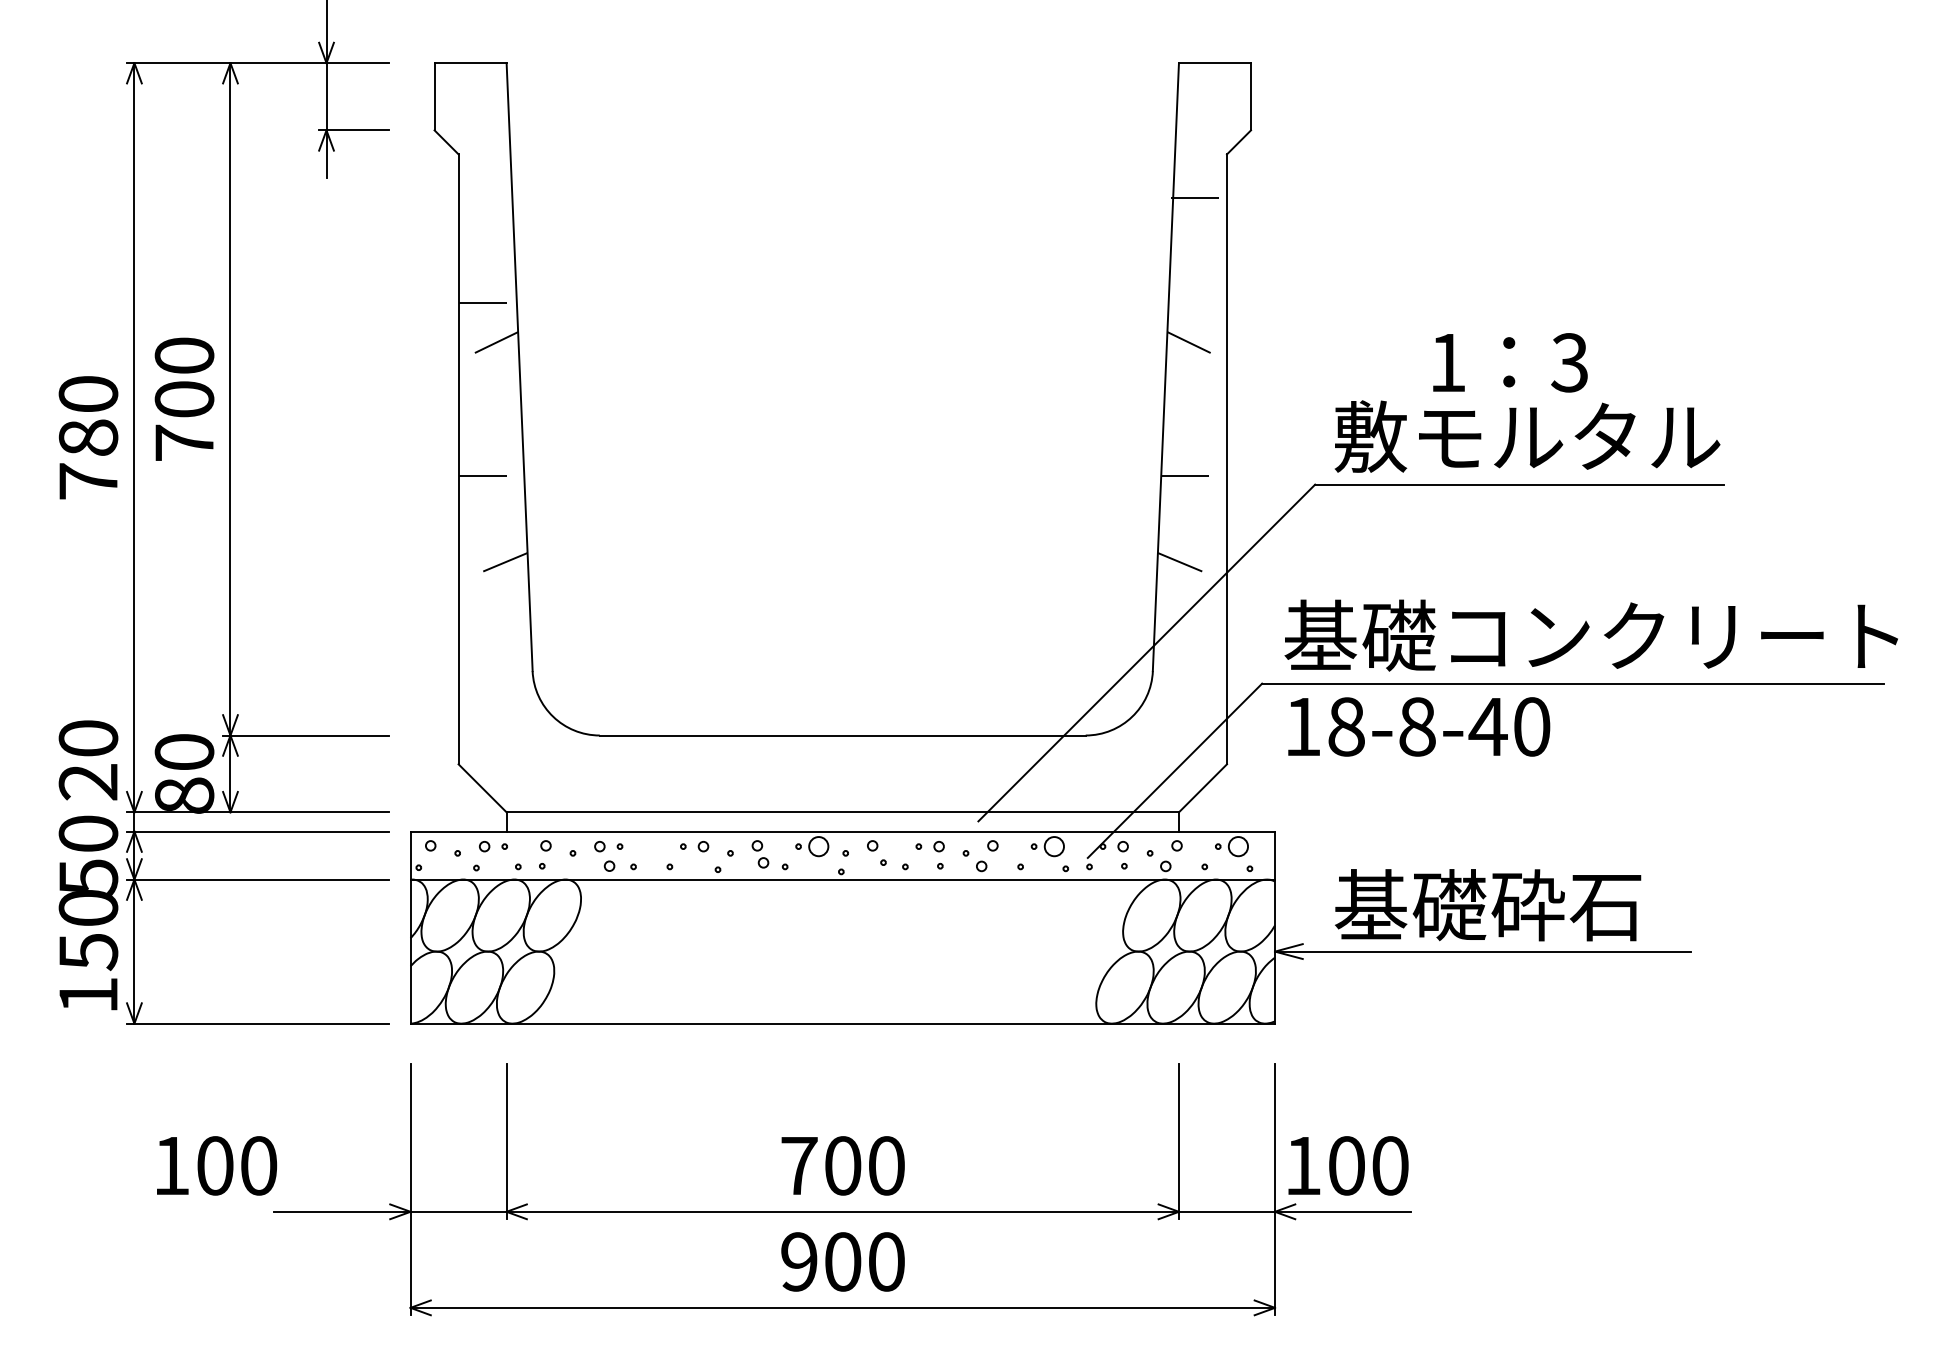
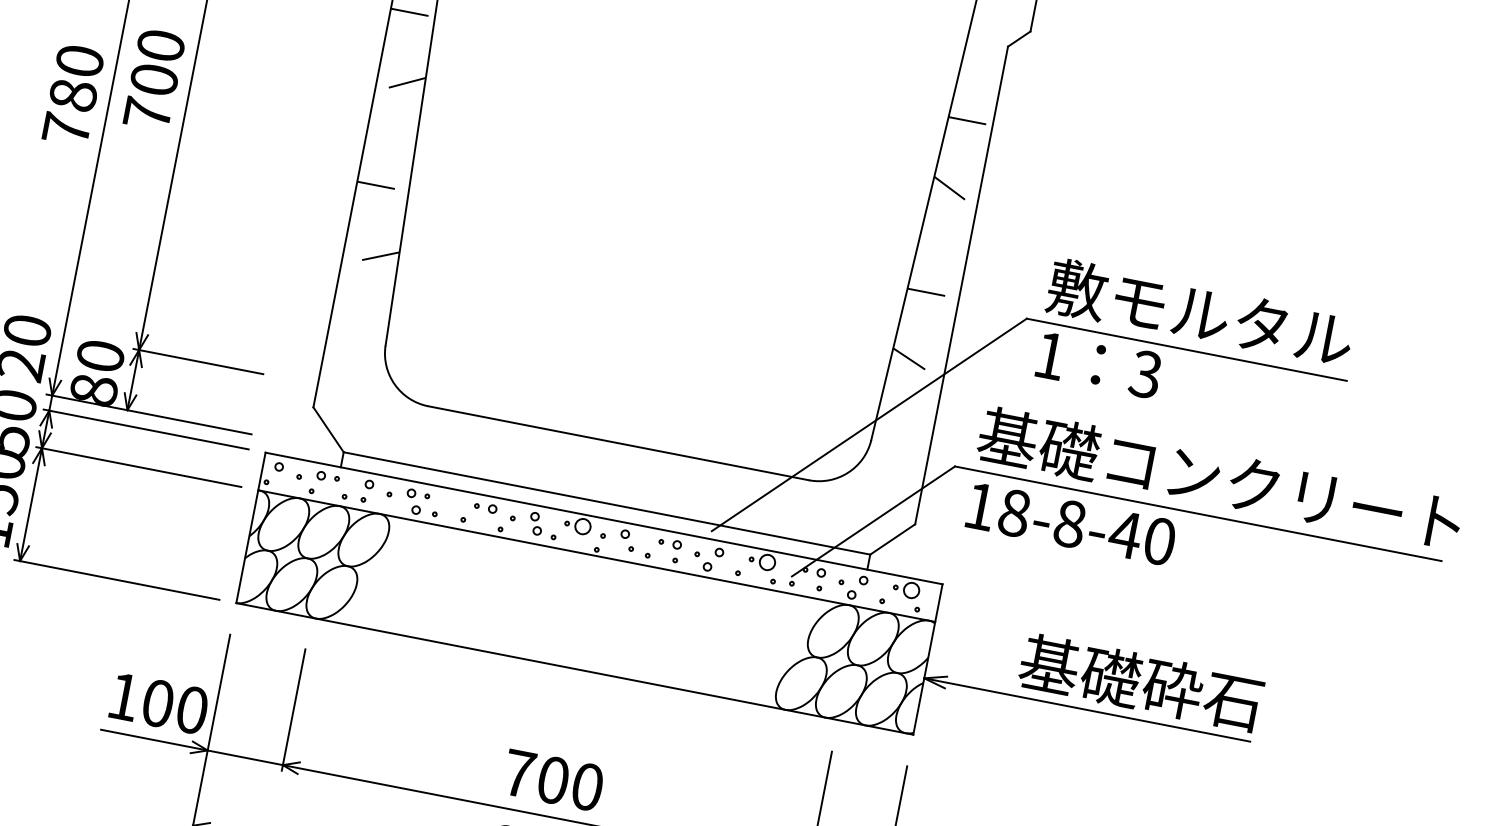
line: (1198, 198) -> (970, 121), moved
line: (486, 303) -> (412, 13), moved
text: (1510, 362) -> (1099, 365), moved
text: (1488, 905) -> (1141, 683), moved
text: (217, 1165) -> (159, 703), moved

